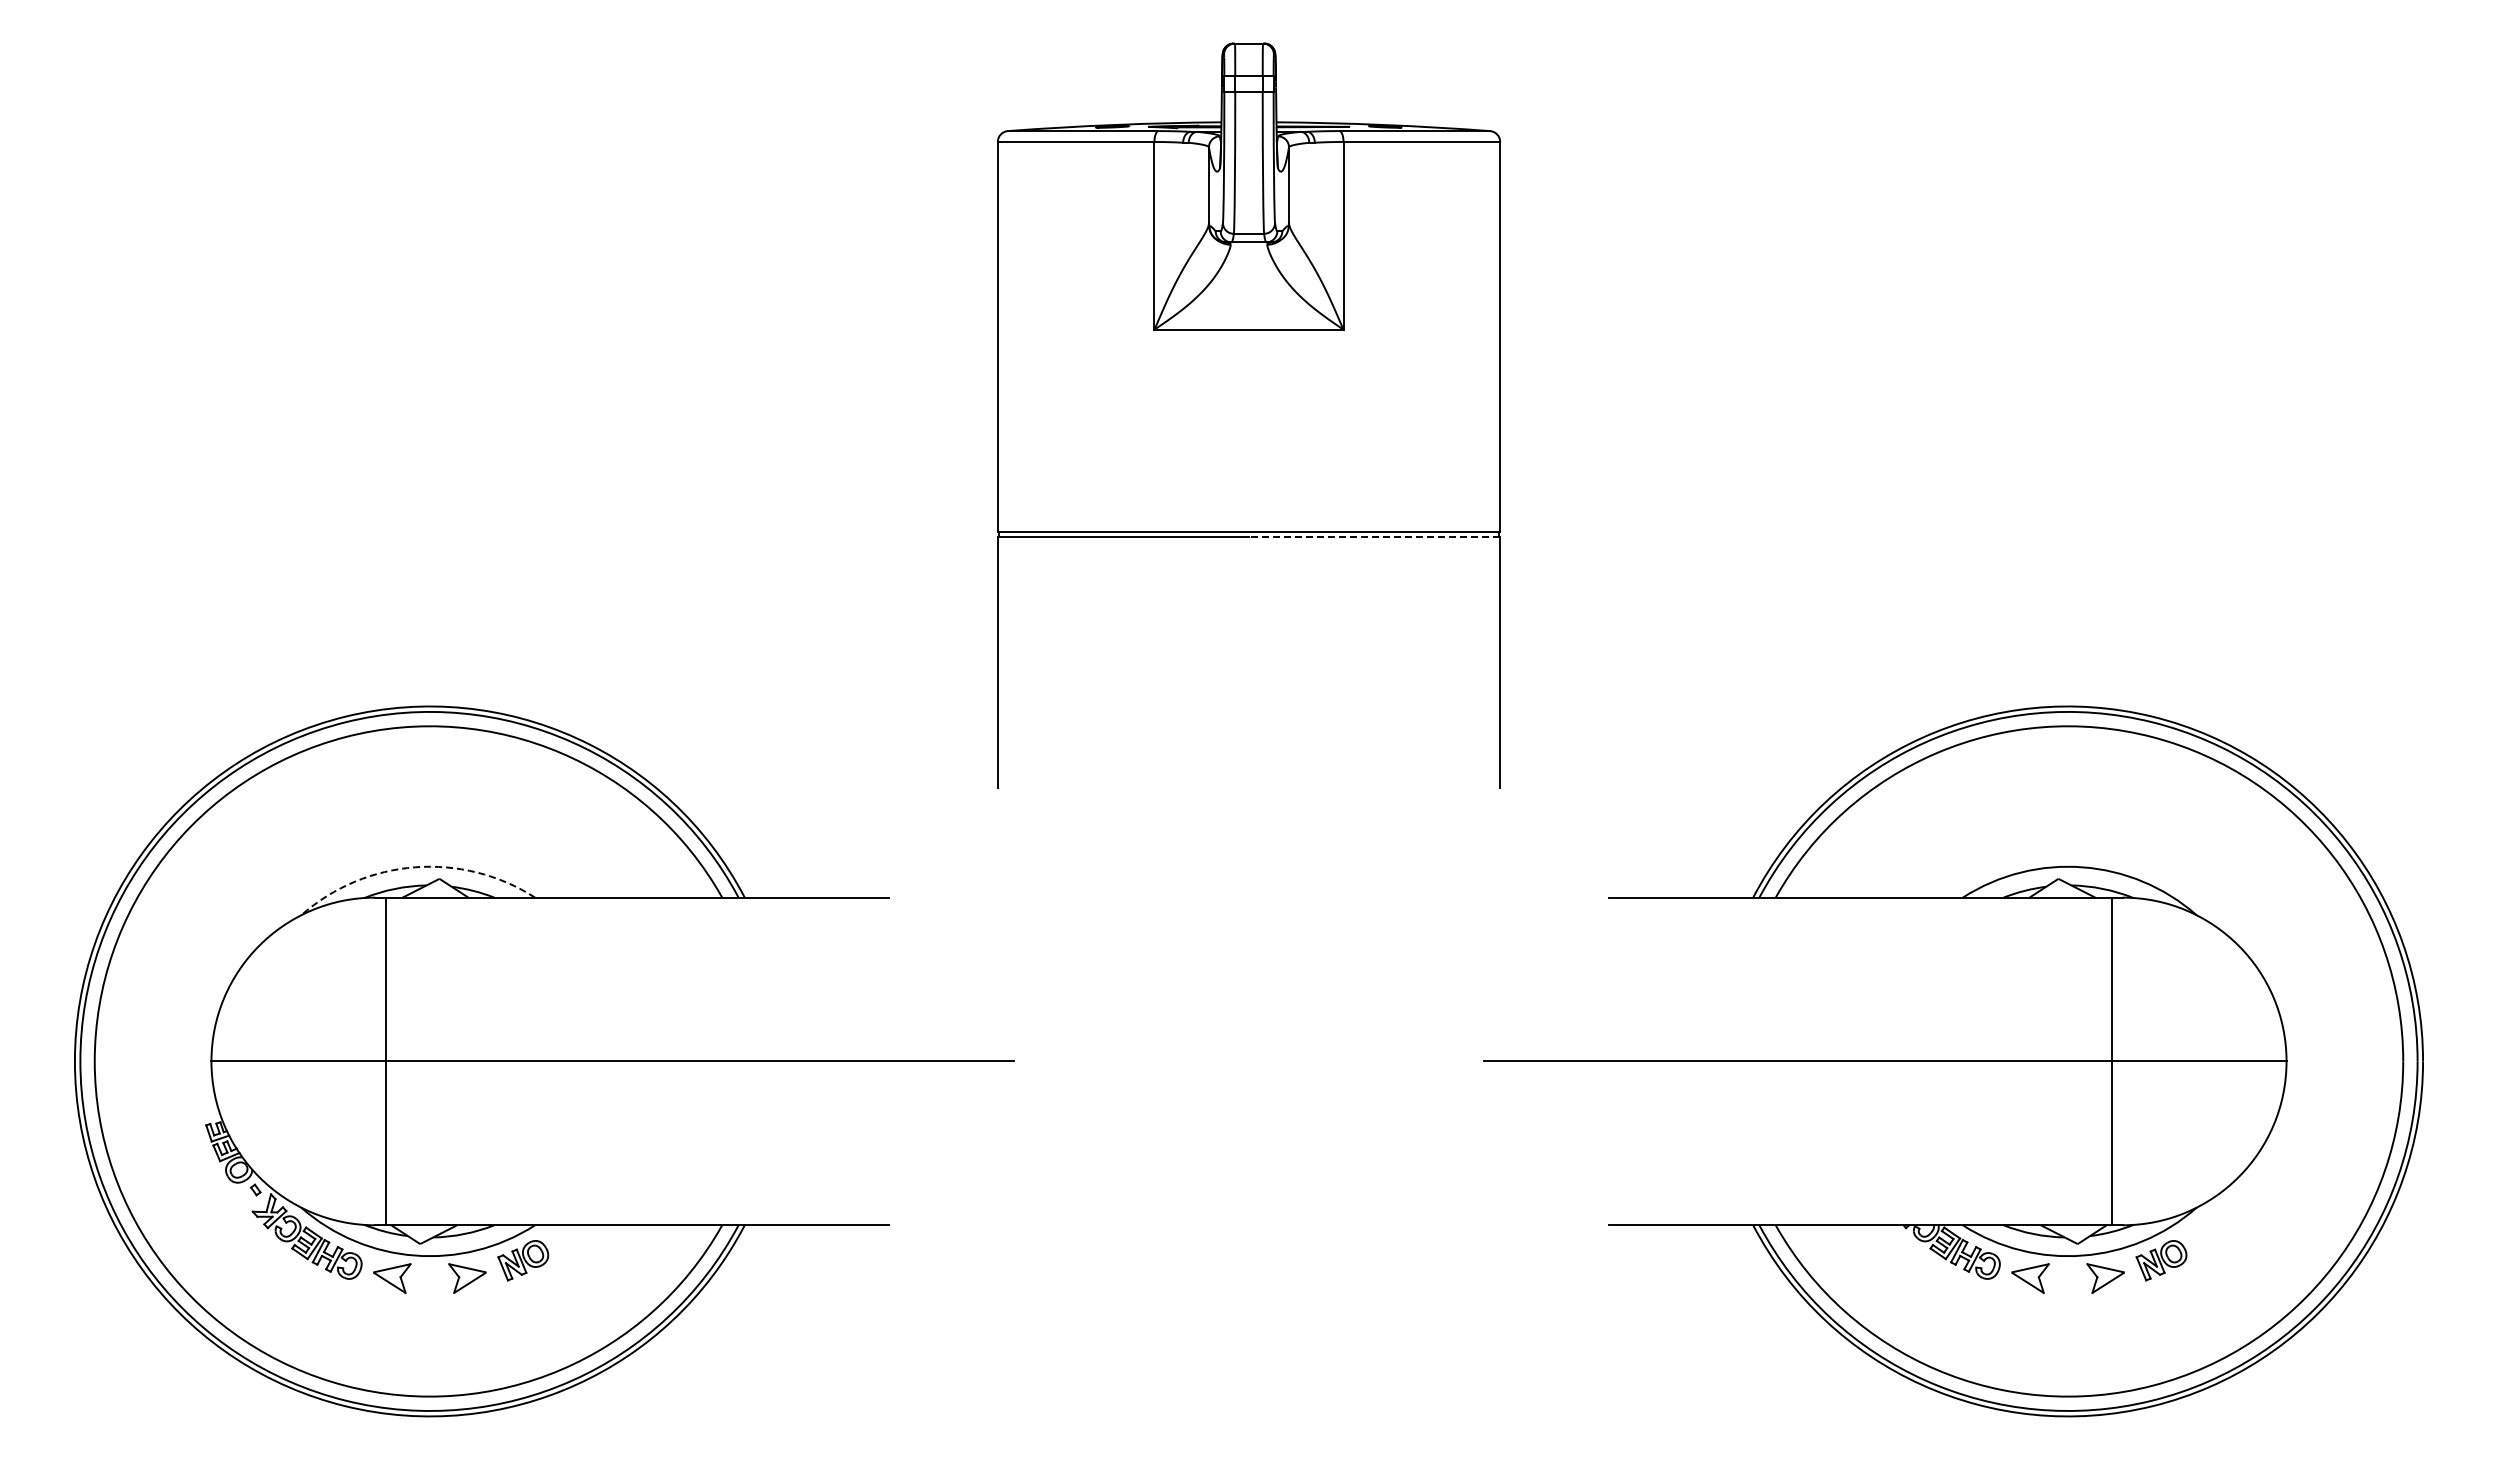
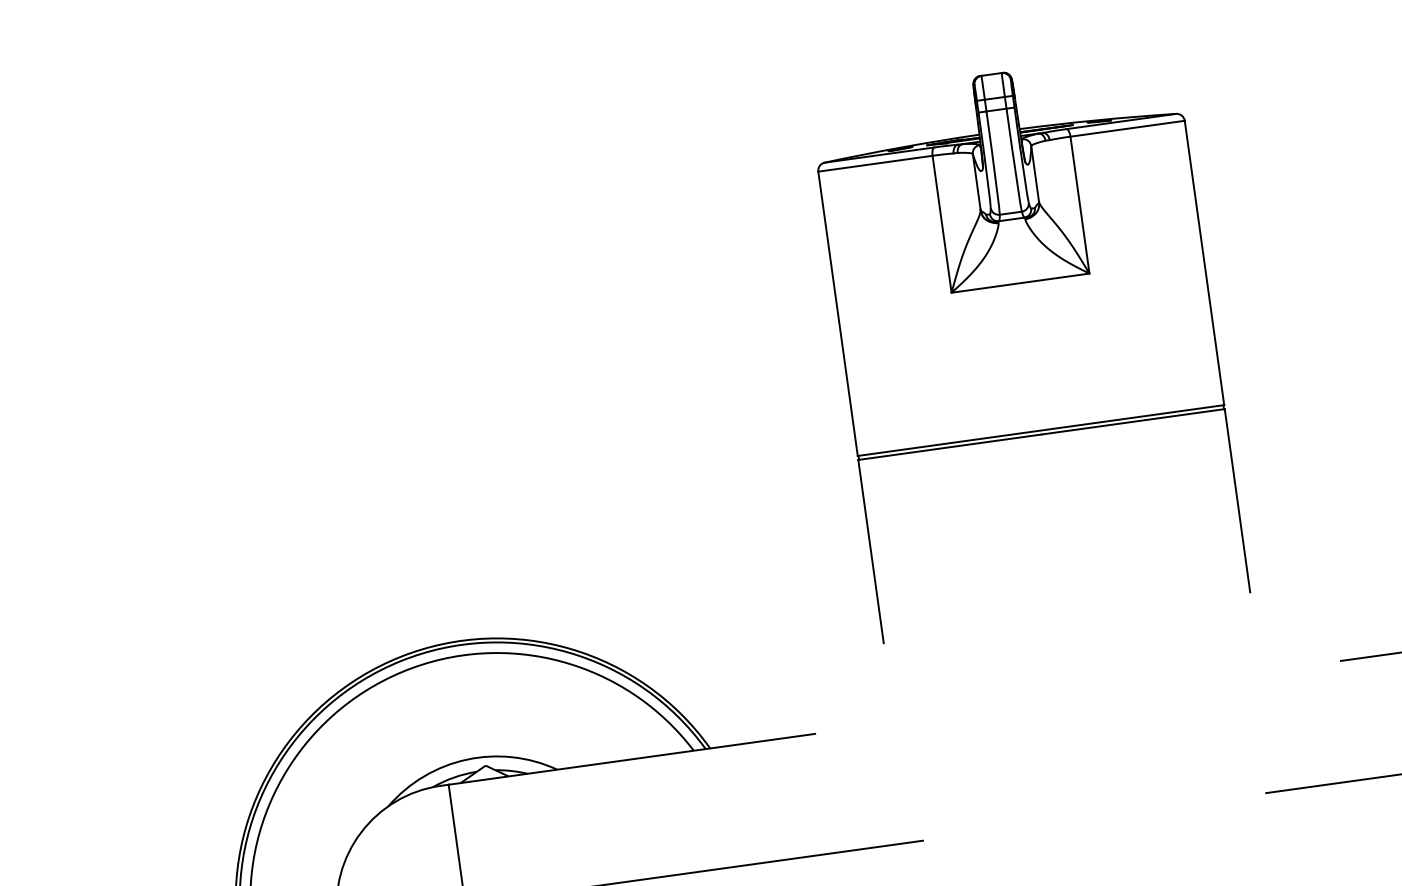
line: (1374, 537) -> (1133, 422), dashed -> solid
arc: (415, 867) -> (467, 759), dashed -> solid

